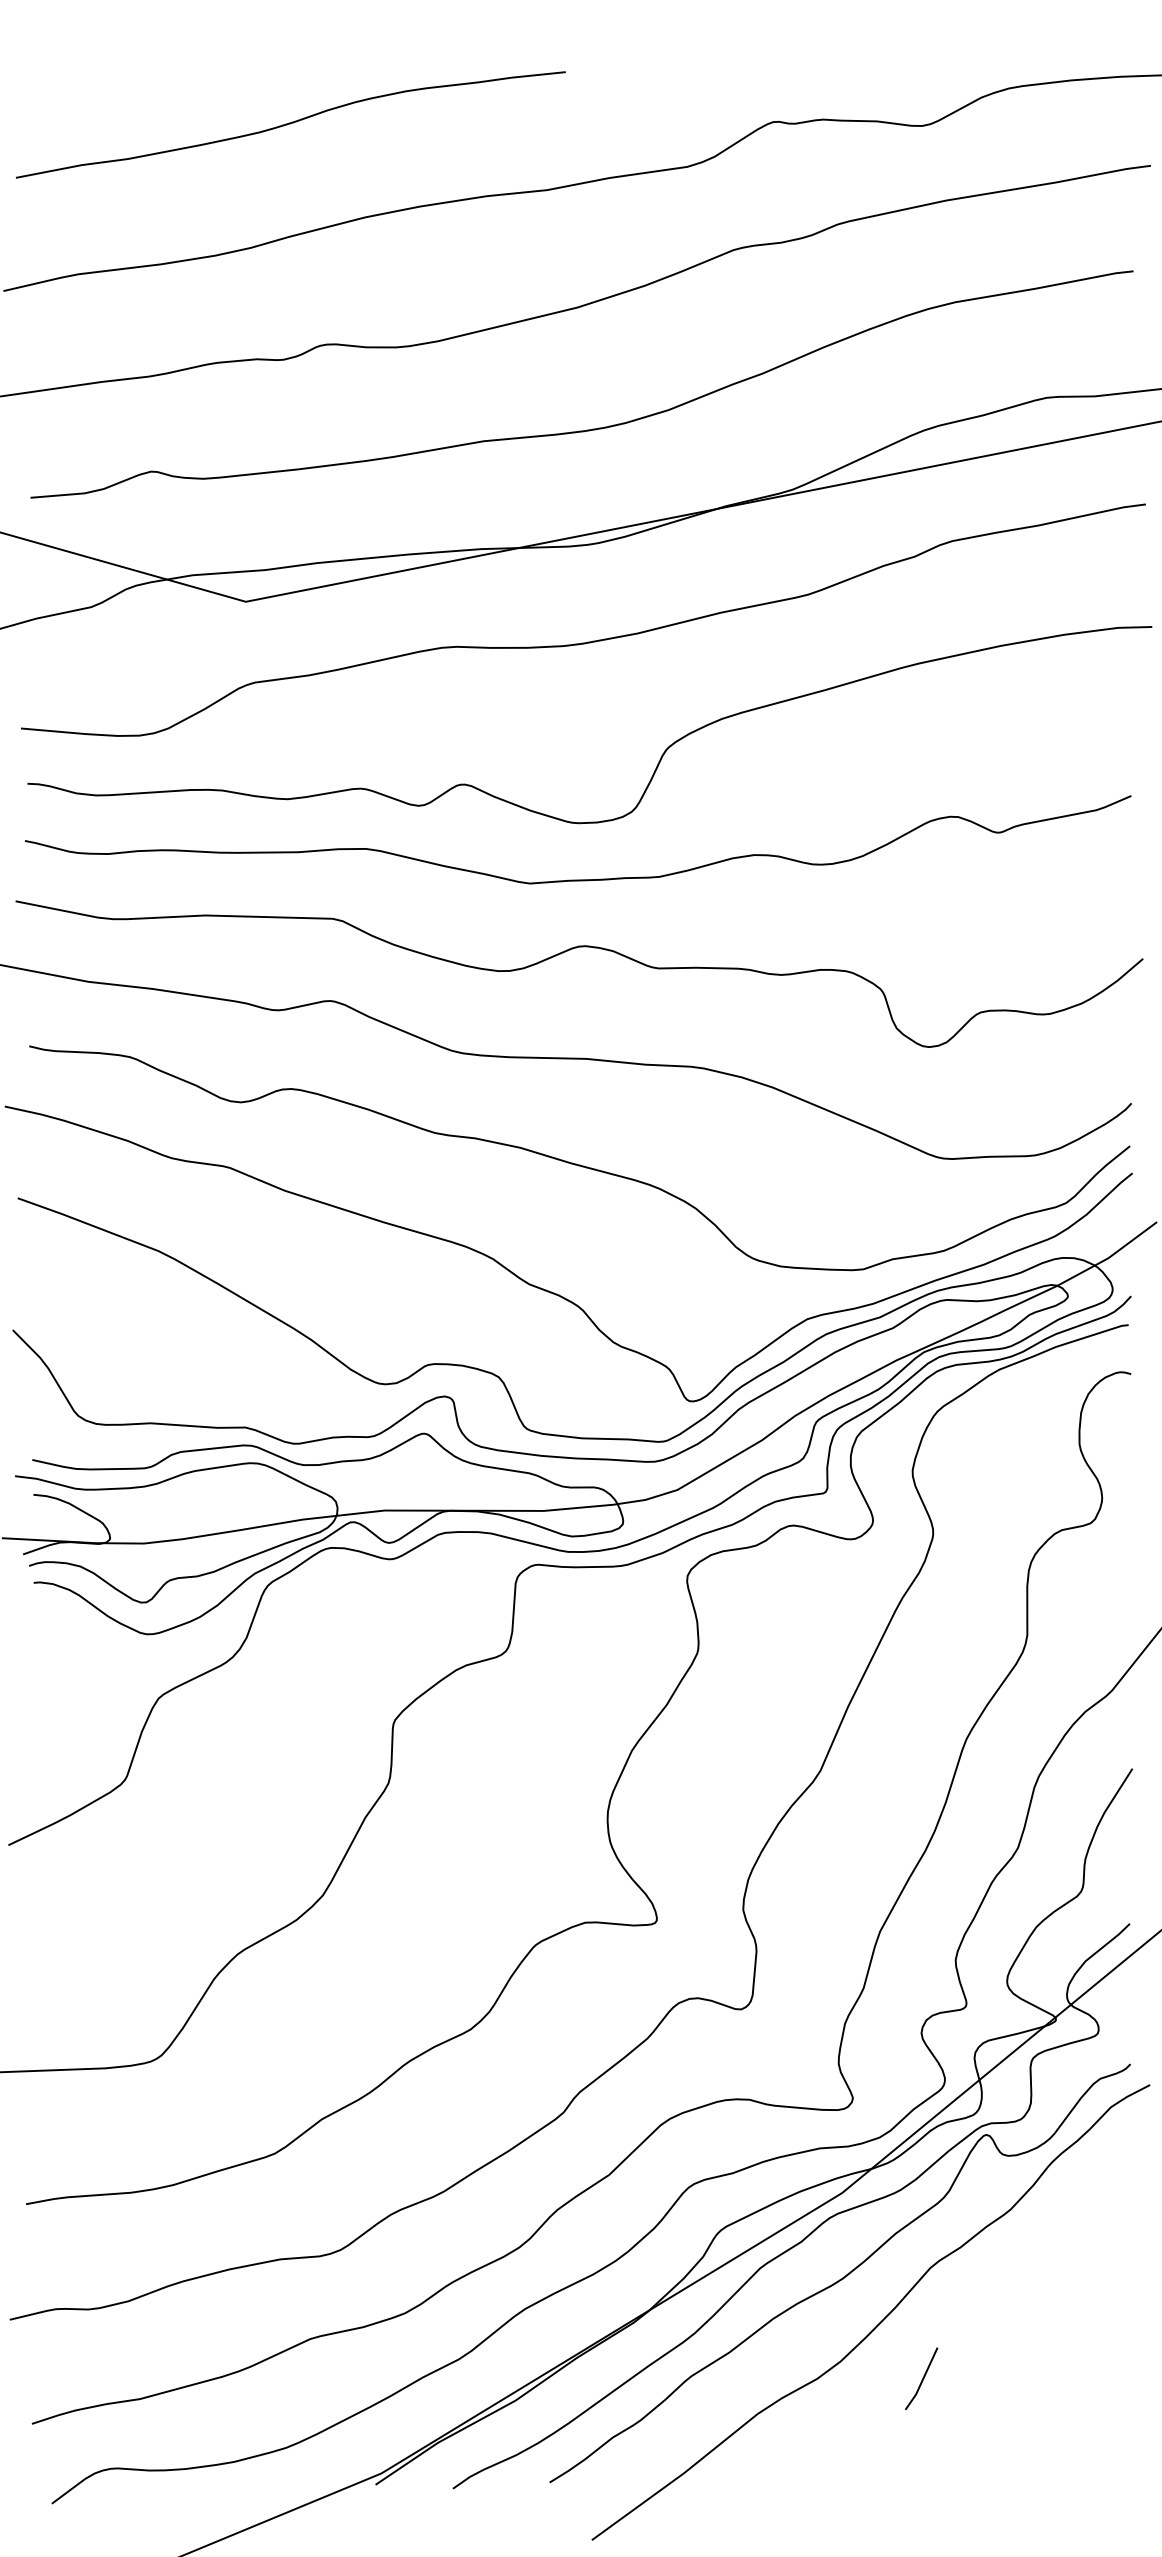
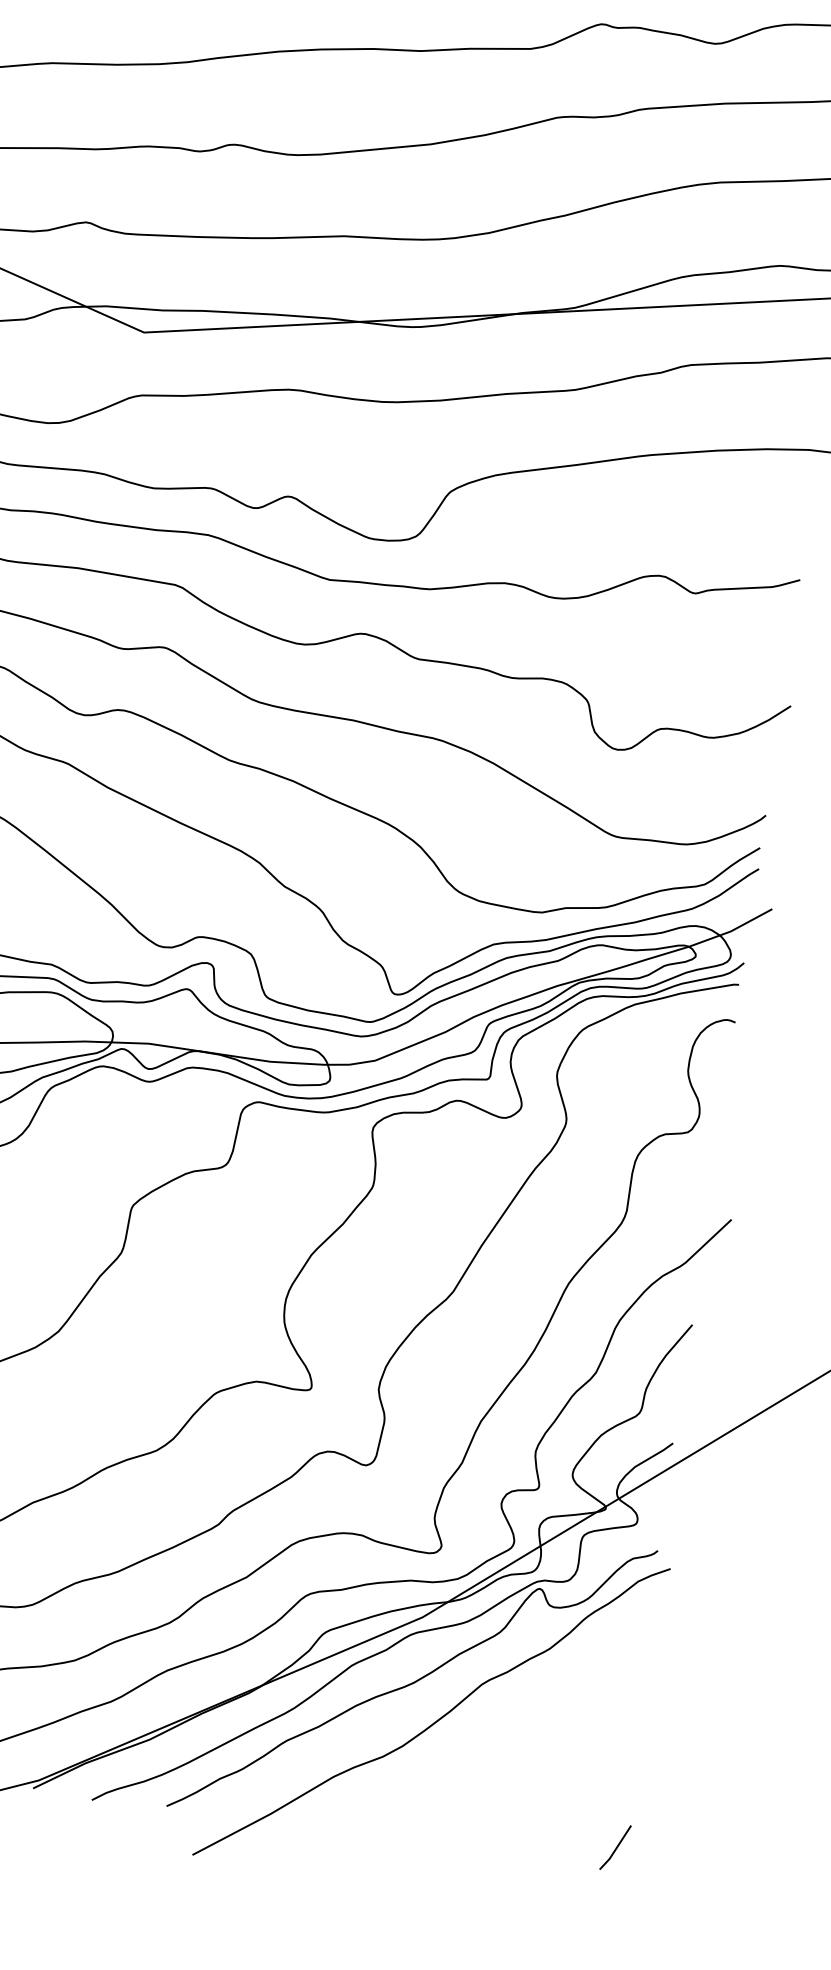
line: (922, 2378) -> (616, 1847), moved

